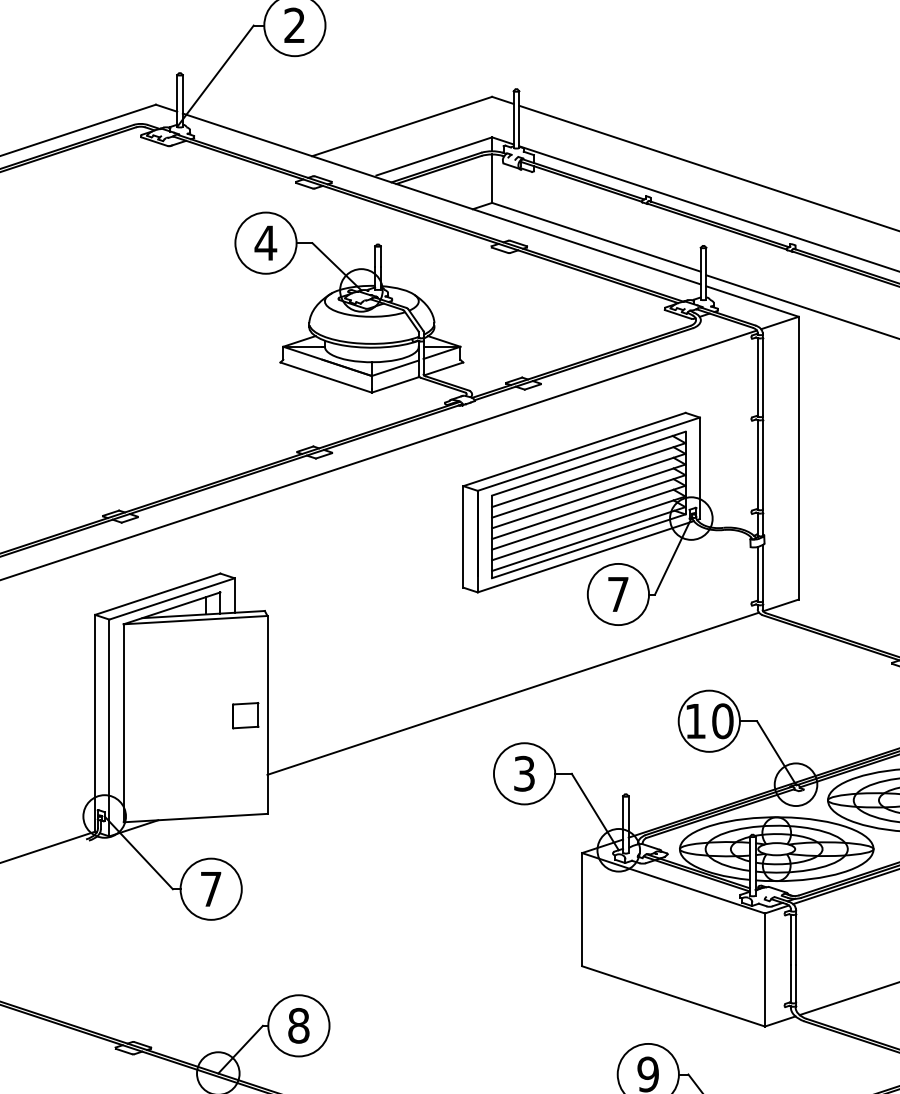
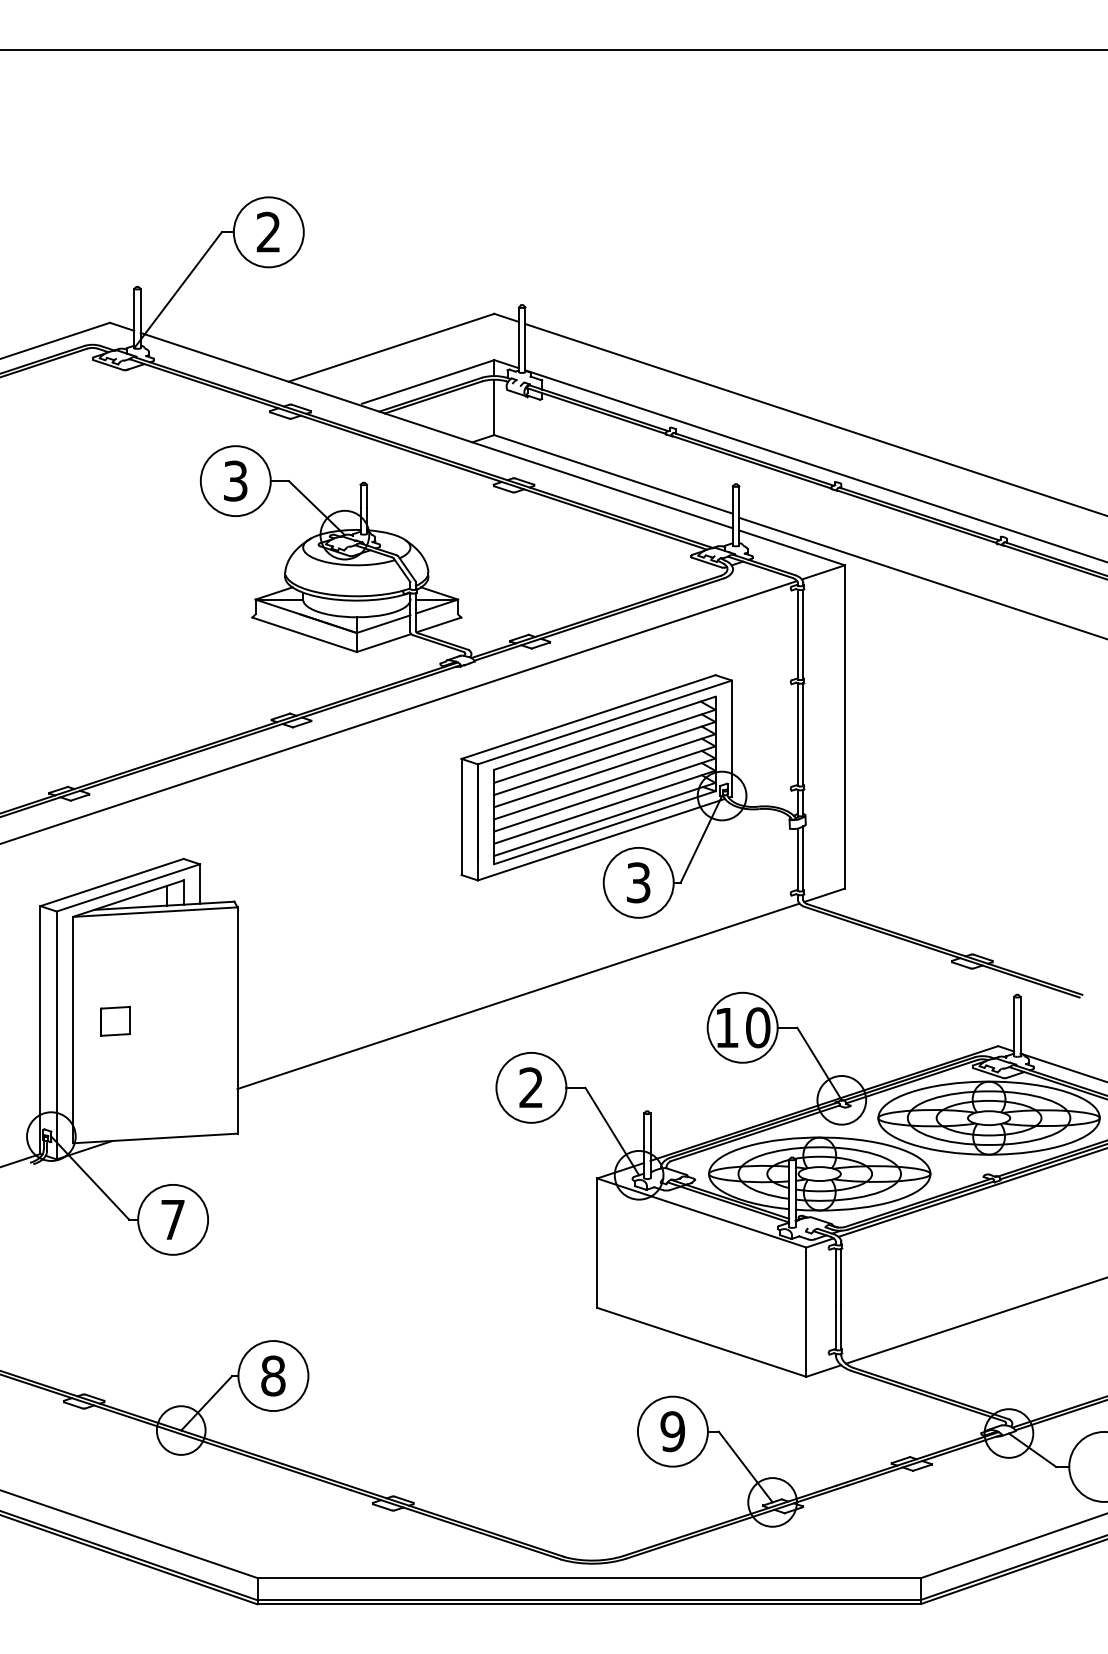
text: (265, 242) -> (235, 480), 4 -> 3
text: (618, 594) -> (638, 882), 7 -> 3
part: (245, 715) -> (115, 1021), moved
text: (524, 773) -> (531, 1087), 3 -> 2

